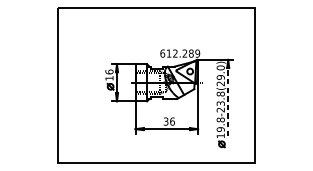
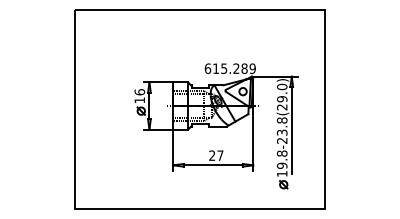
text: (175, 53) -> (224, 68), 612.289 -> 615.289
line: (228, 101) -> (291, 130), dashed -> solid
text: (169, 121) -> (216, 155), 36 -> 27

